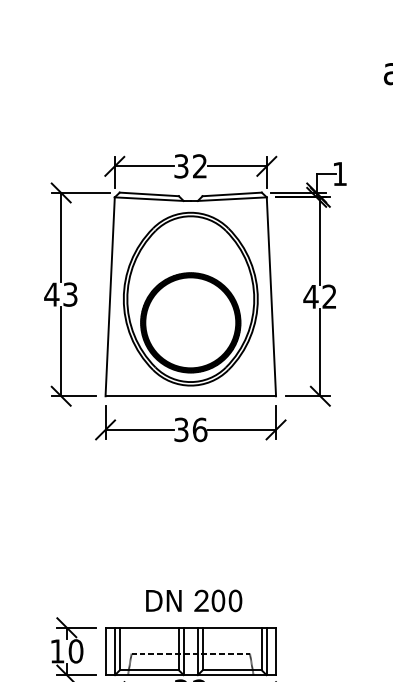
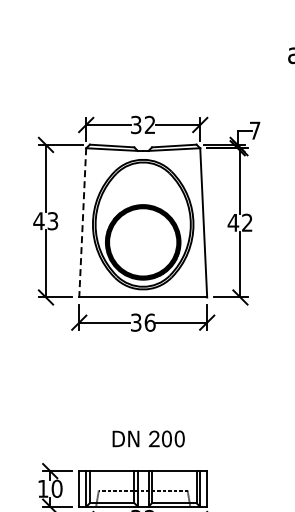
text: (340, 173) -> (255, 130), 1 -> 7
line: (109, 296) -> (82, 222), solid -> dashed
text: (193, 600) -> (148, 438), moved

